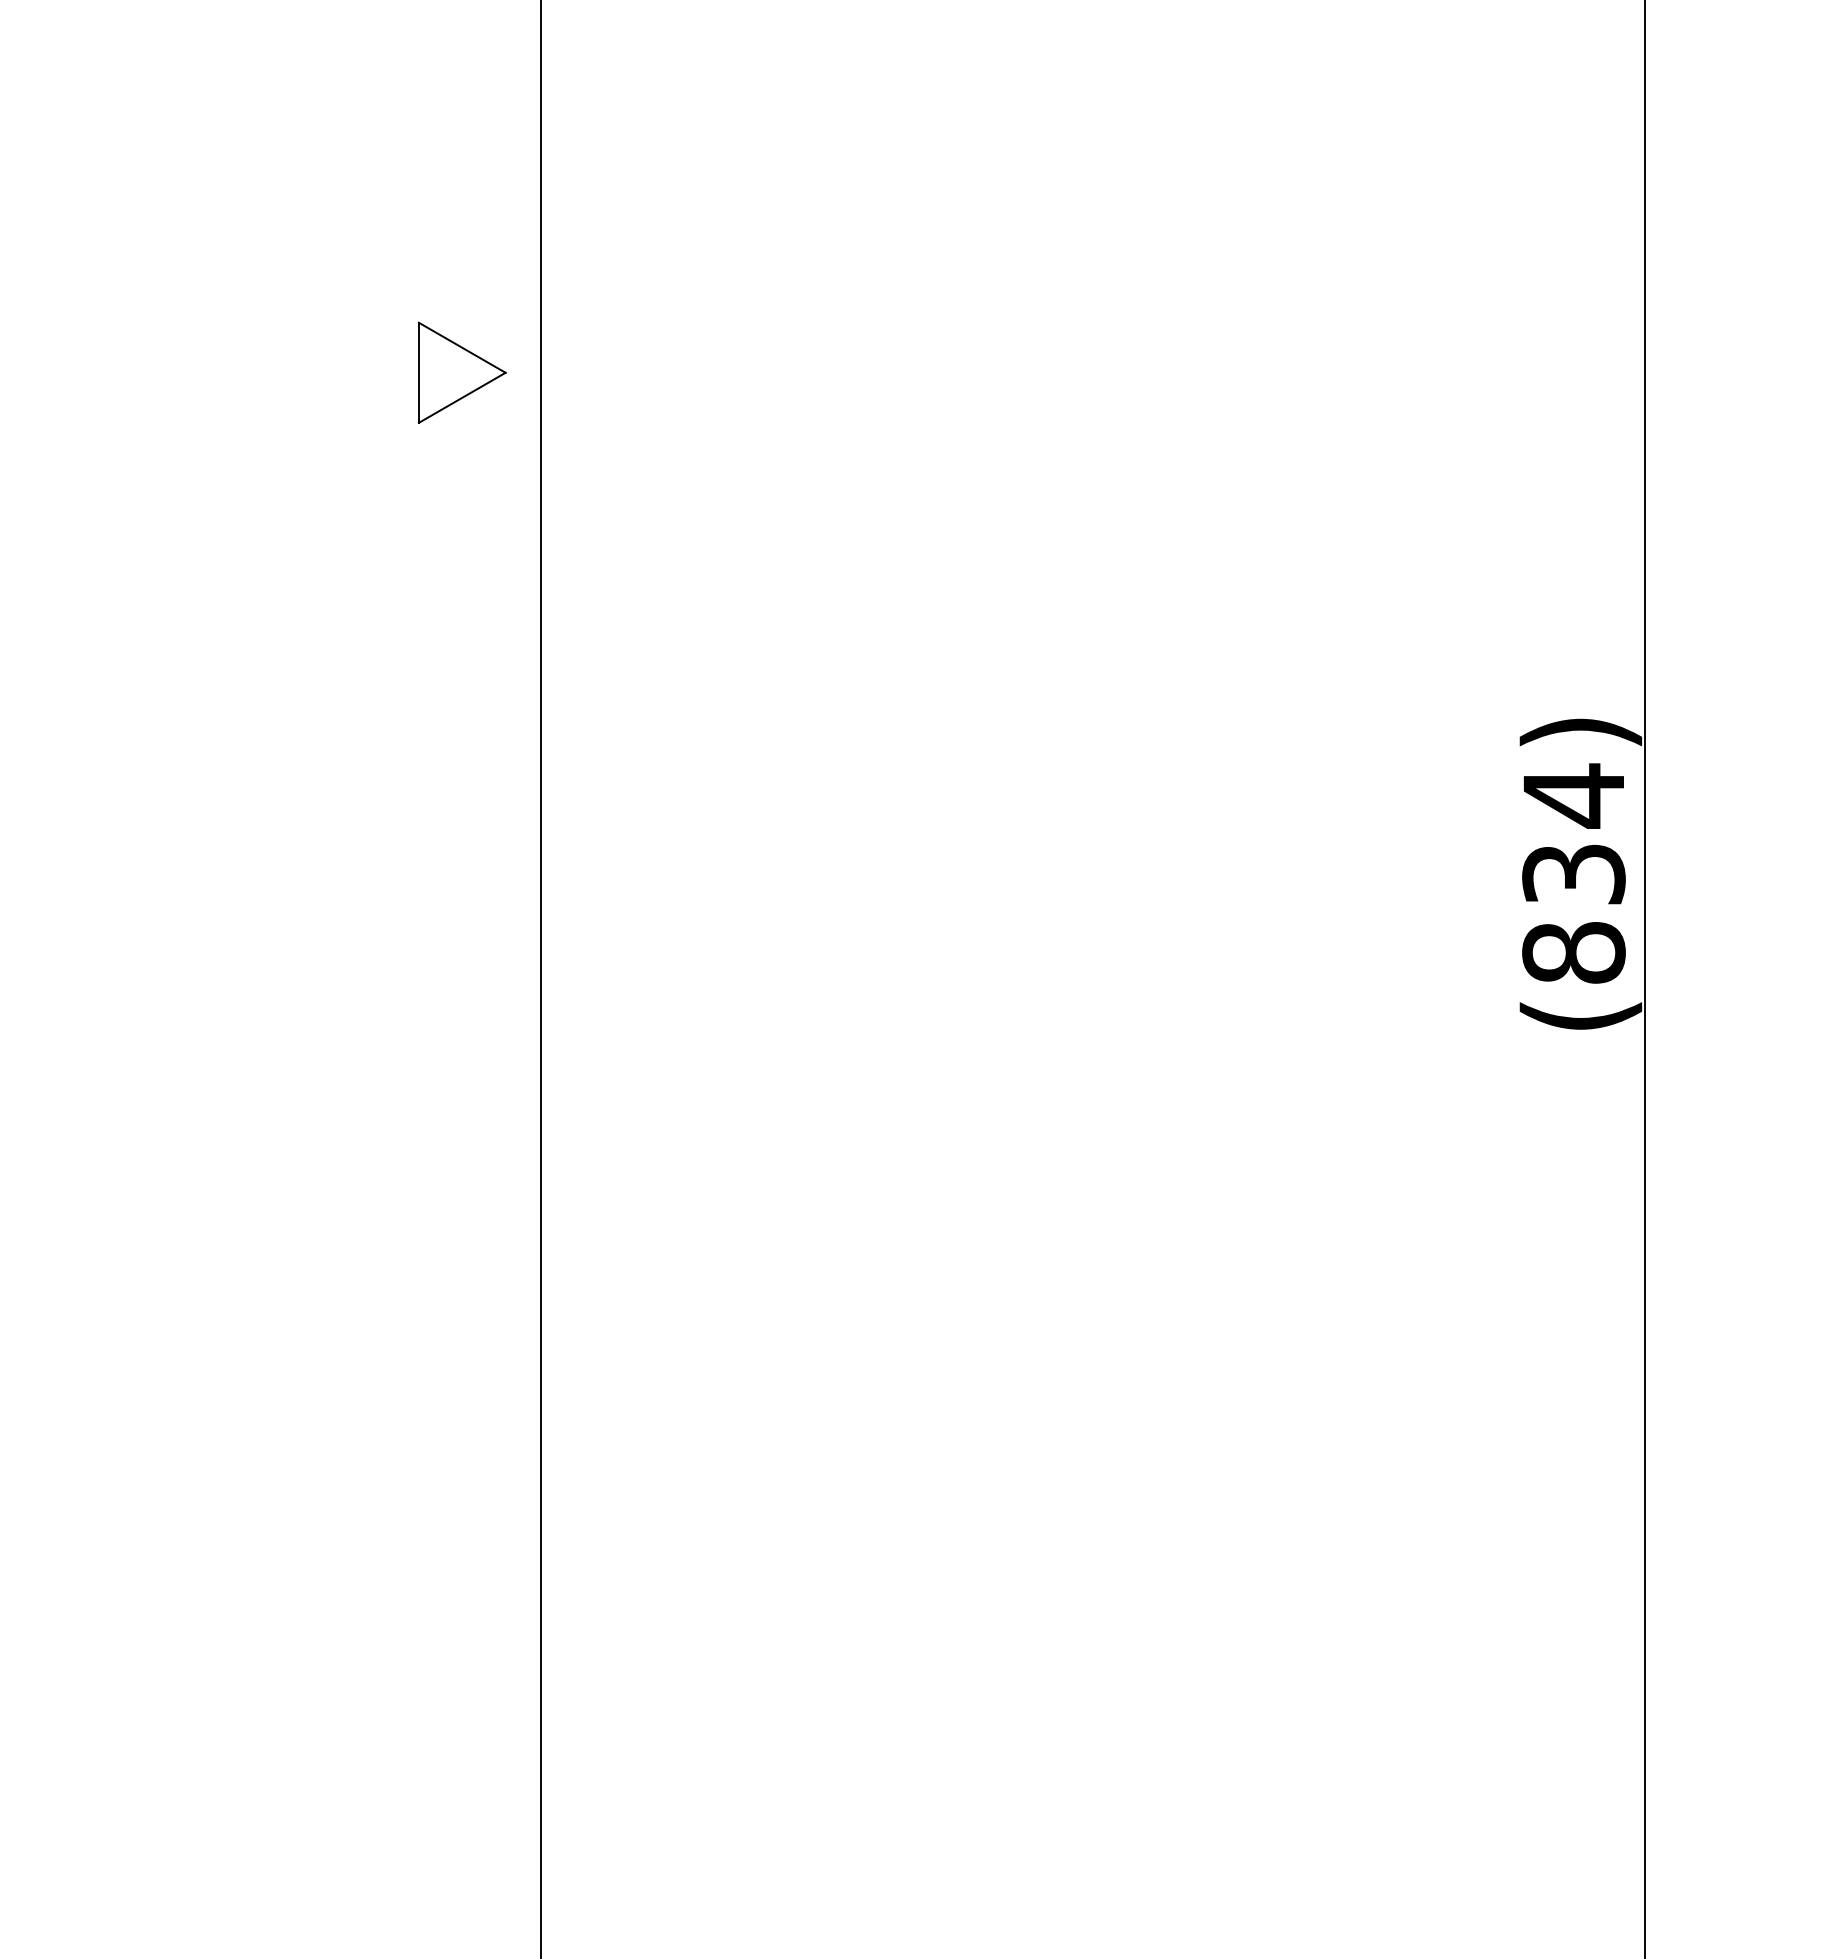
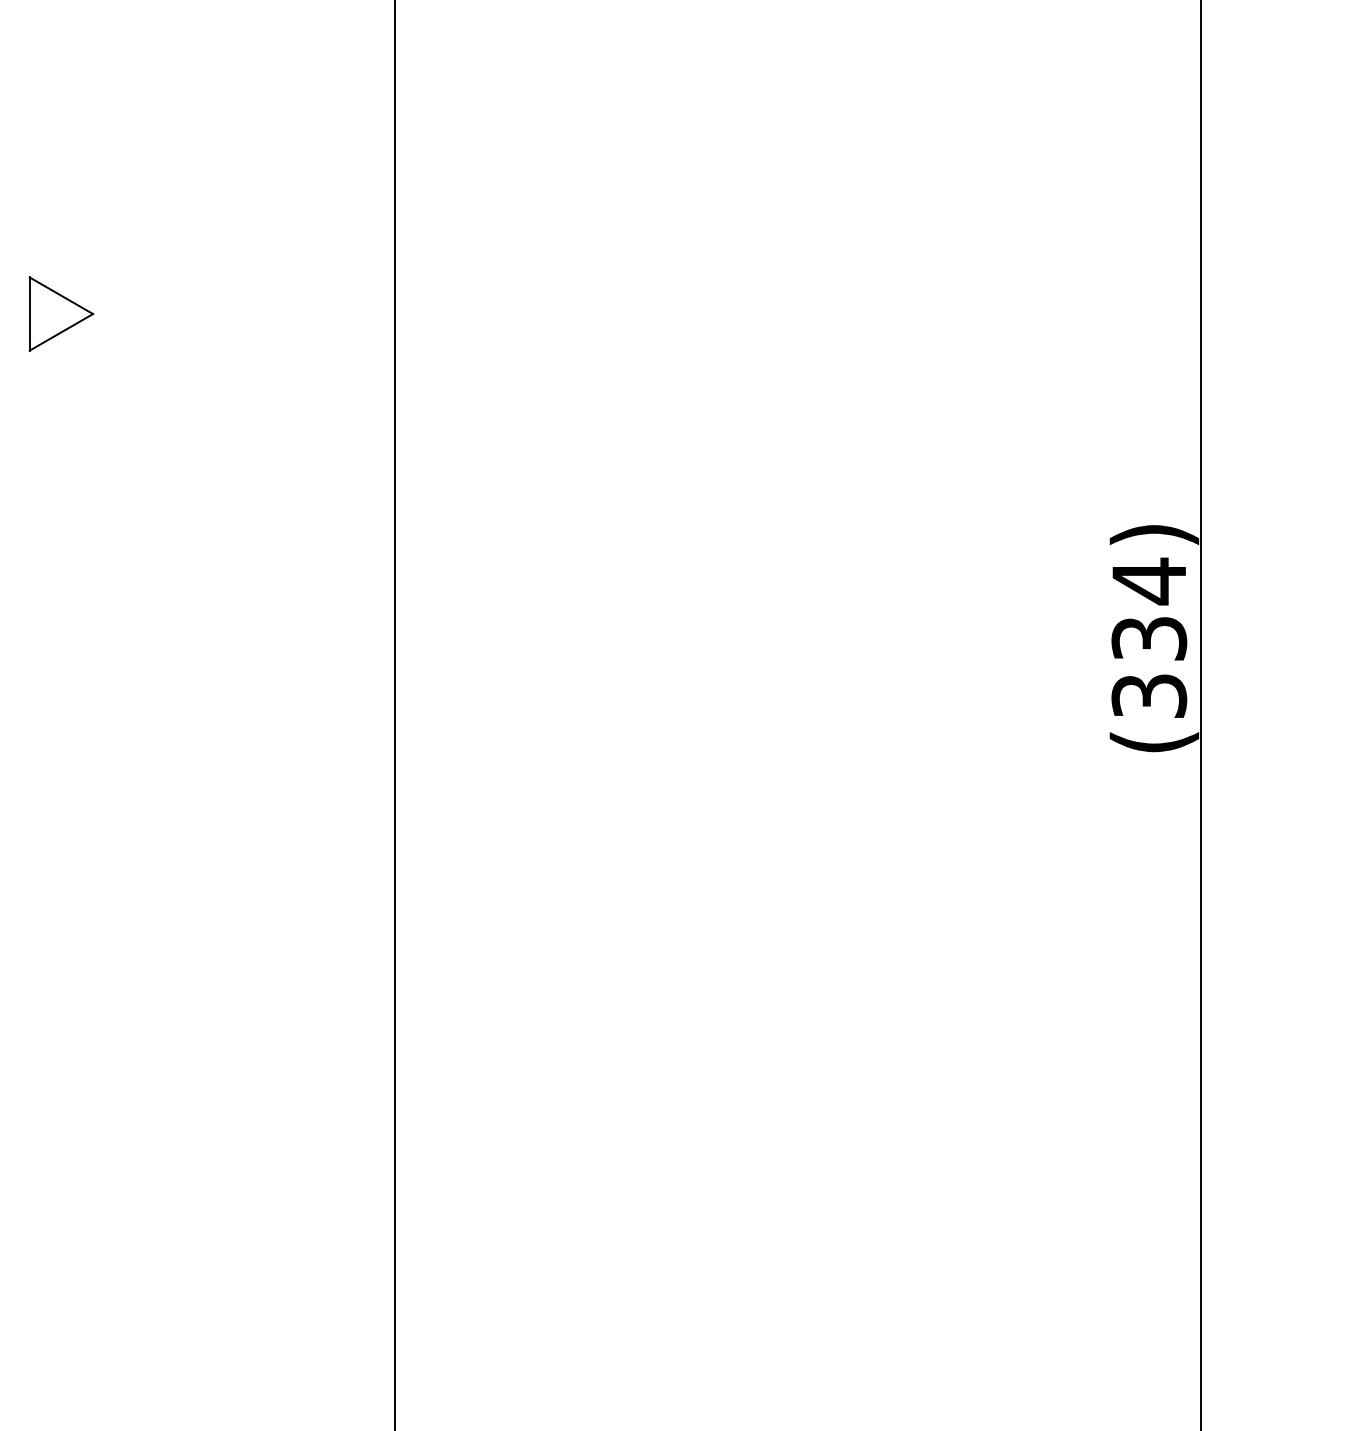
part: (461, 372) -> (60, 313), moved
text: (1573, 952) -> (1149, 695), (834) -> (334)

